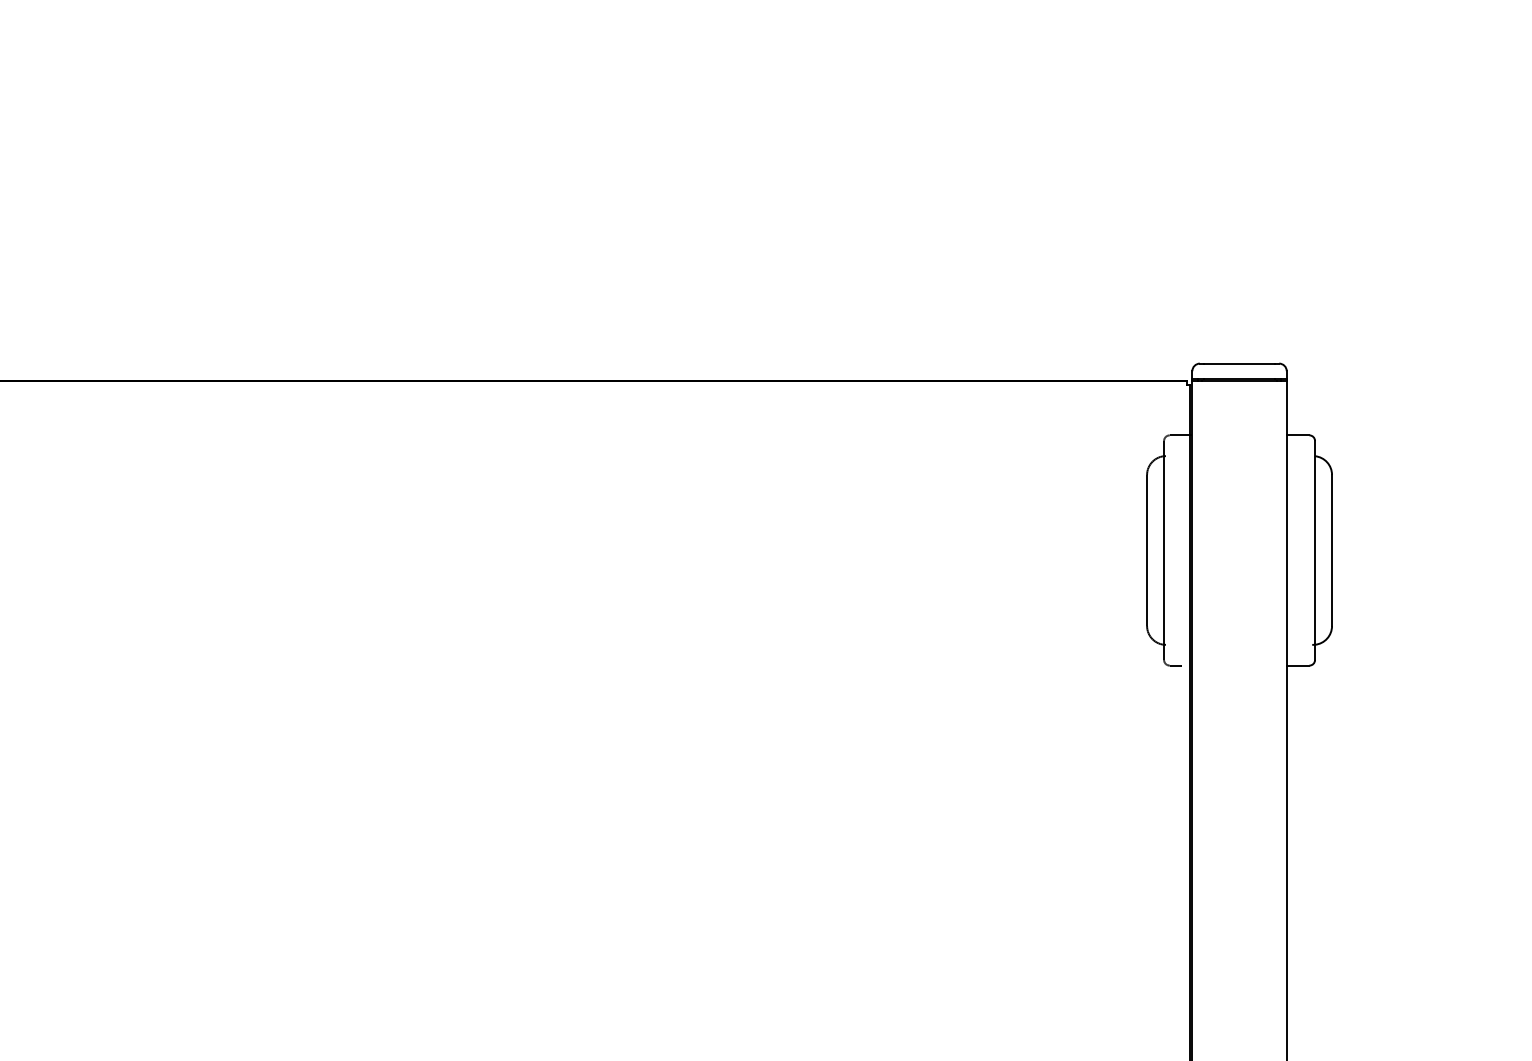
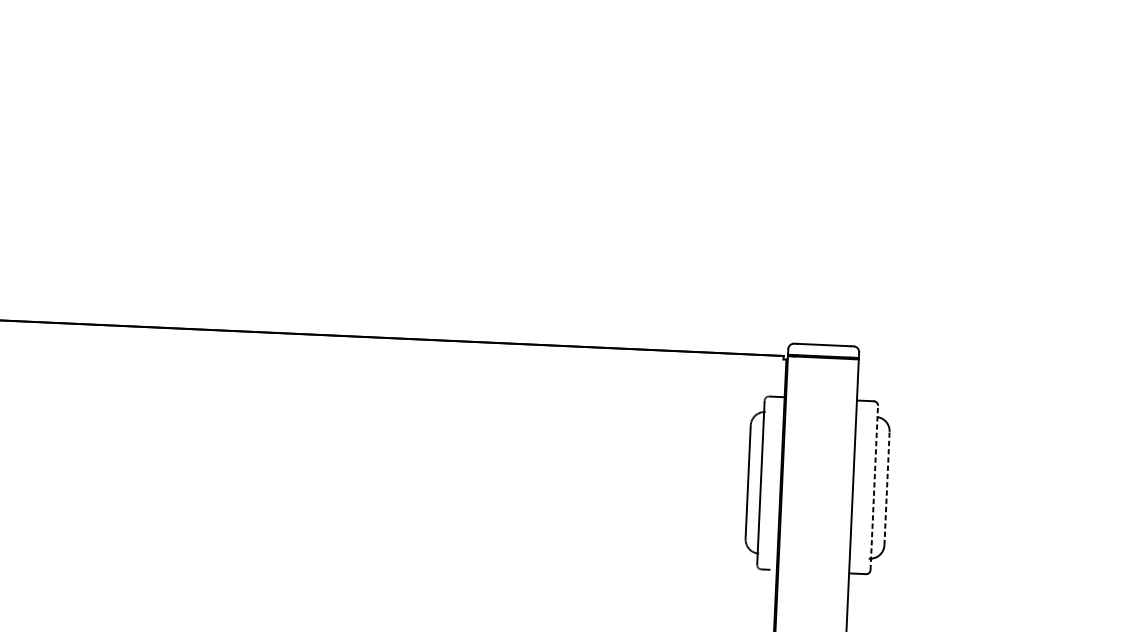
line: (1315, 550) -> (874, 487), solid -> dashed
line: (1332, 550) -> (887, 488), solid -> dashed

